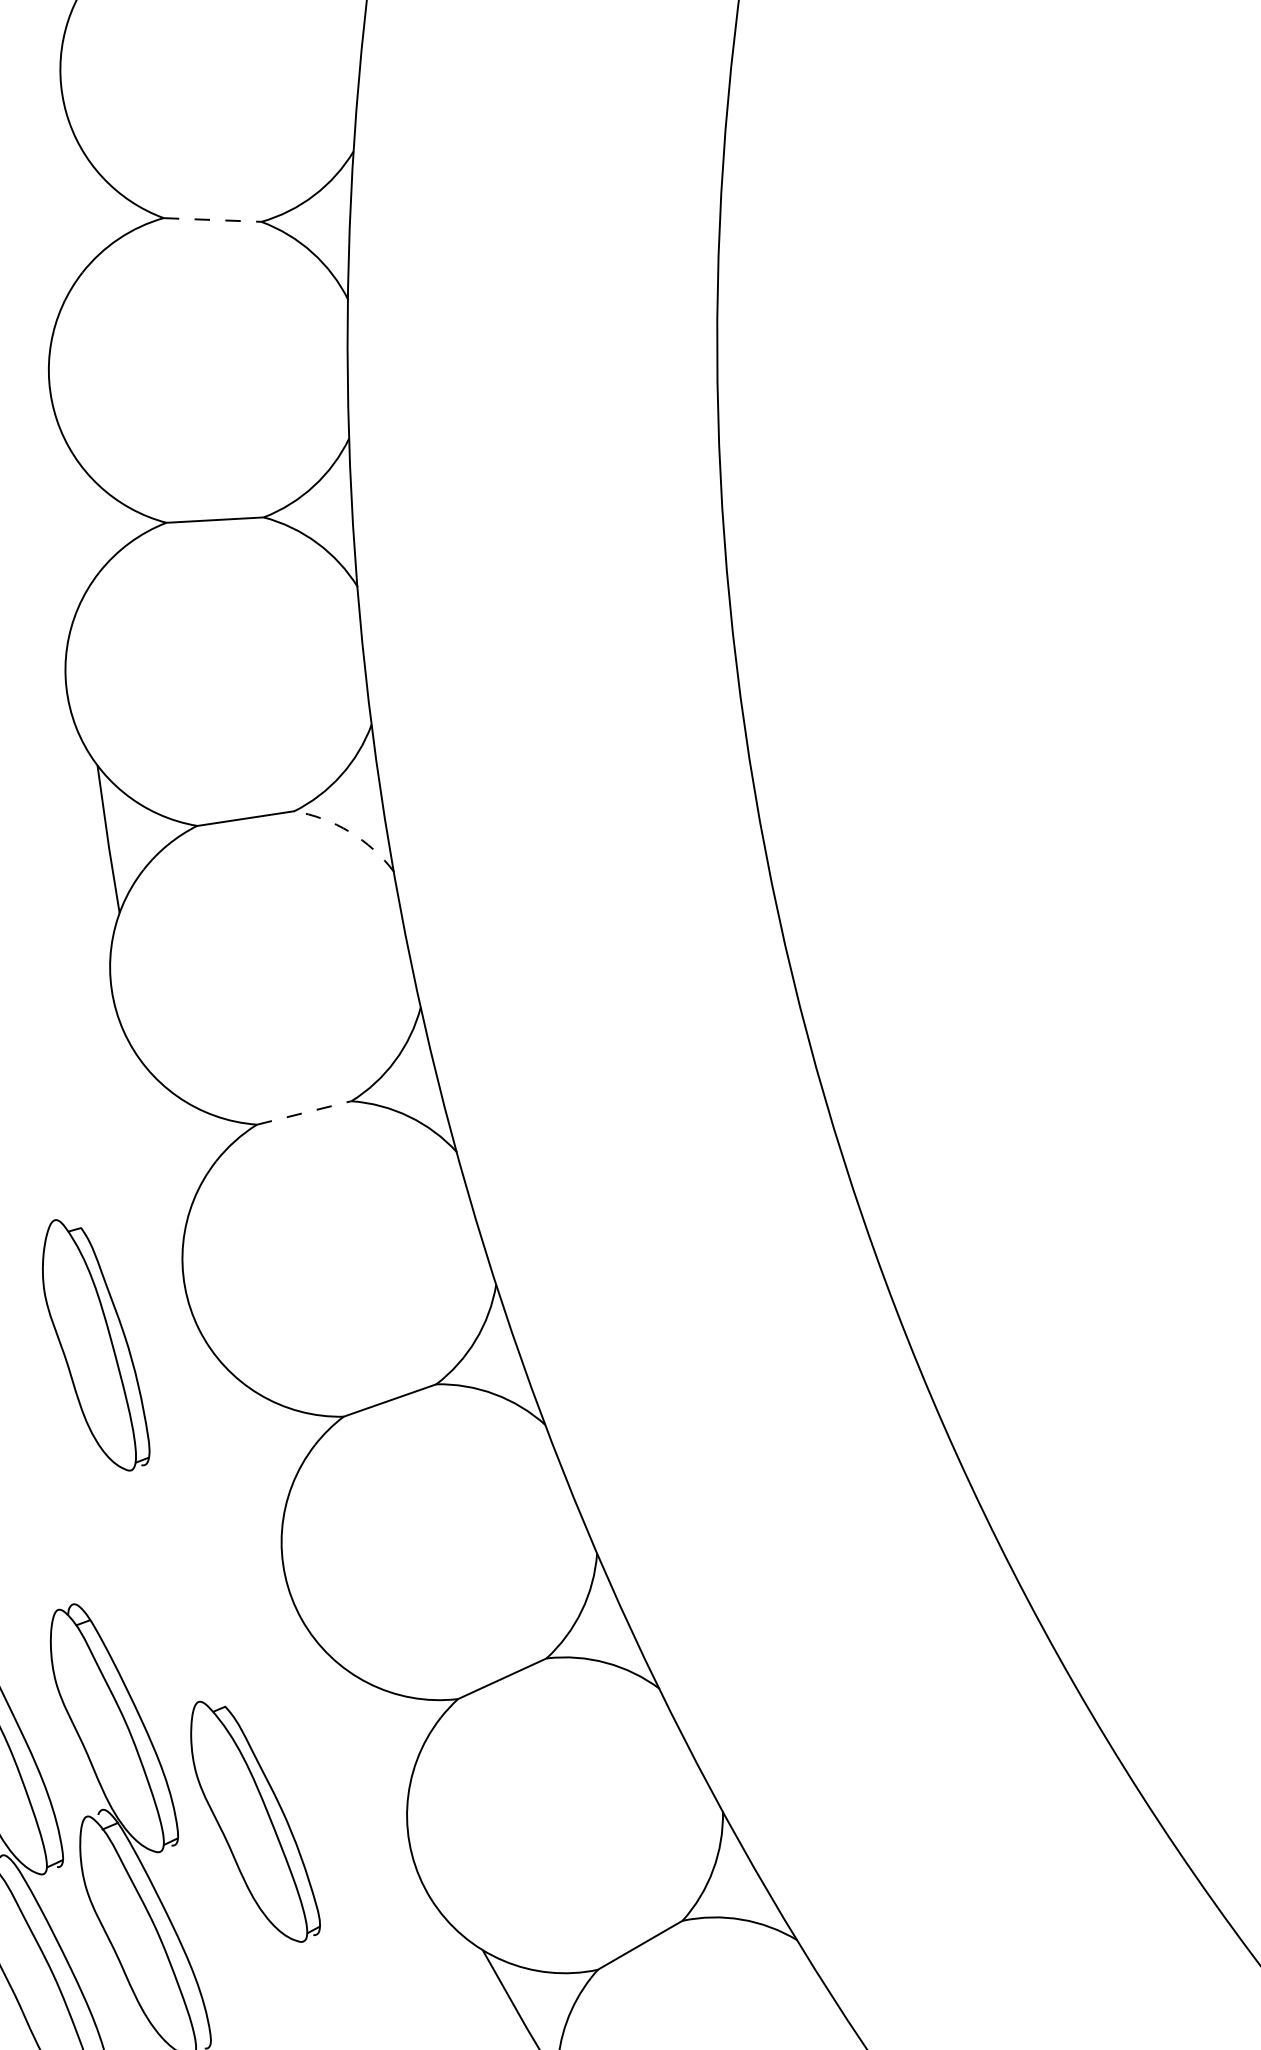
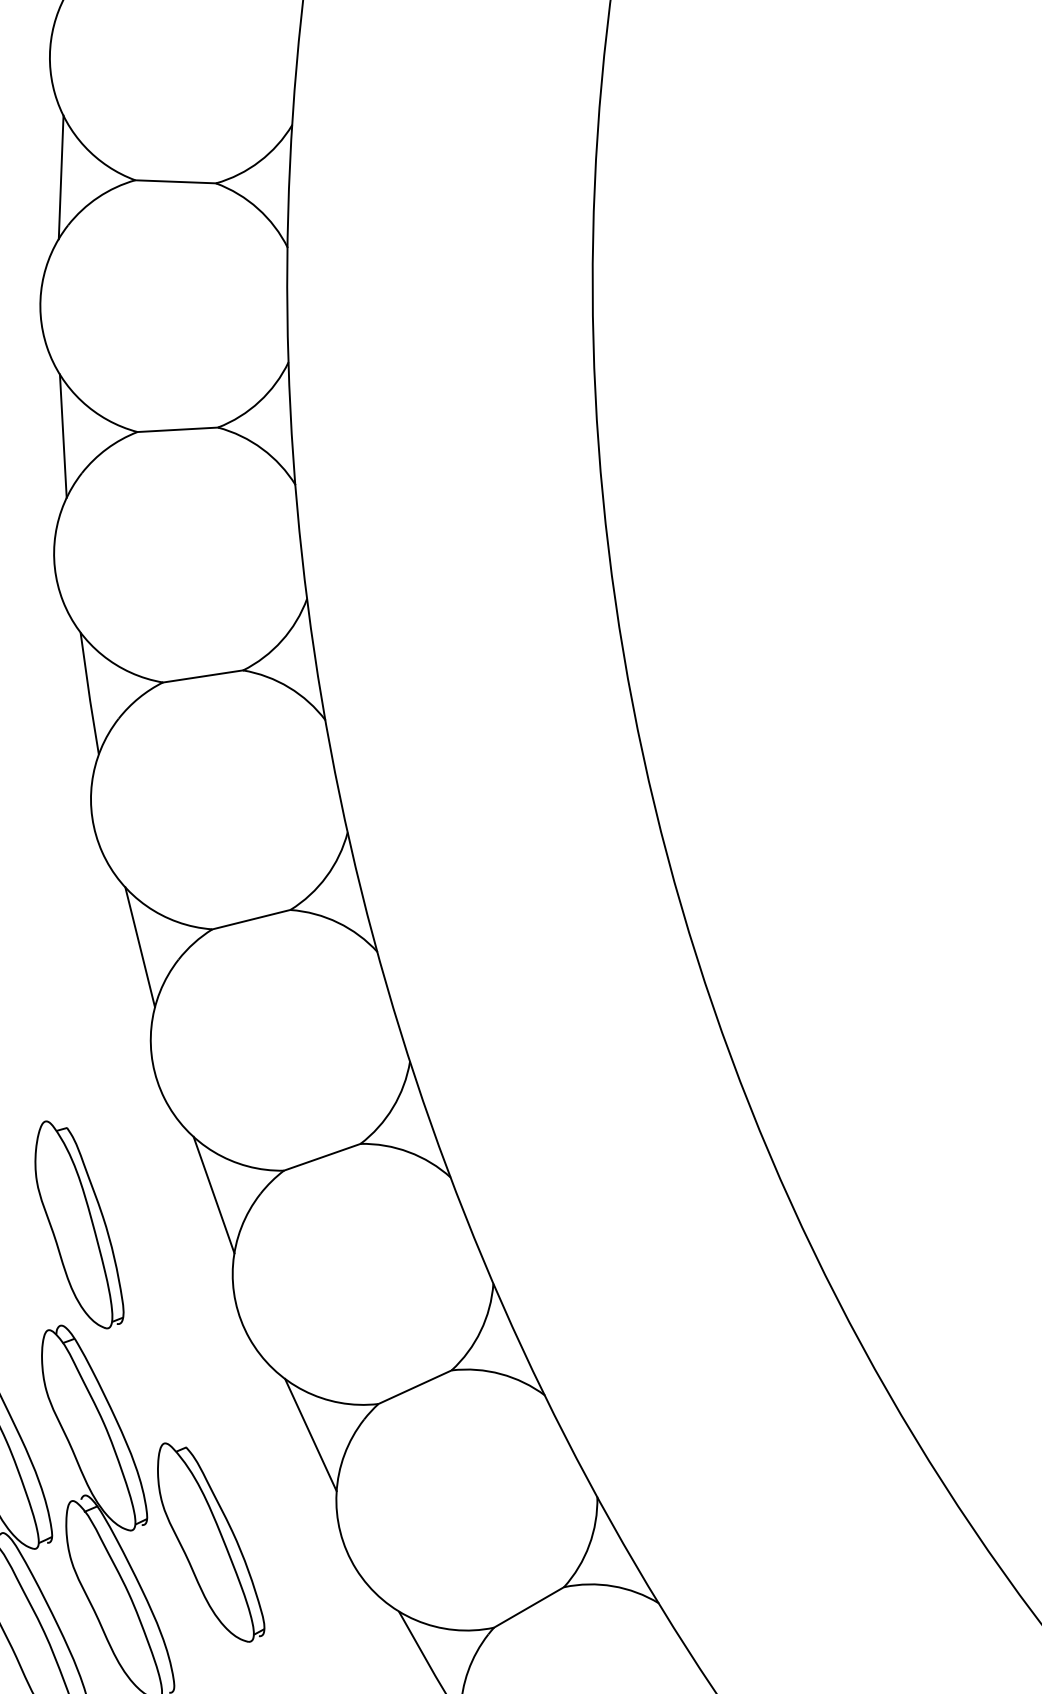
line: (73, 214) -> (60, 177), added
line: (212, 220) -> (175, 182), dashed -> solid
line: (76, 527) -> (63, 435), added
arc: (349, 831) -> (288, 687), dashed -> solid
line: (304, 1112) -> (251, 919), dashed -> solid
line: (169, 1145) -> (140, 946), added
part: (96, 1345) -> (79, 1225), moved
line: (258, 1445) -> (213, 1194), added
line: (376, 1736) -> (311, 1434), added
part: (255, 1821) -> (211, 1542), moved

